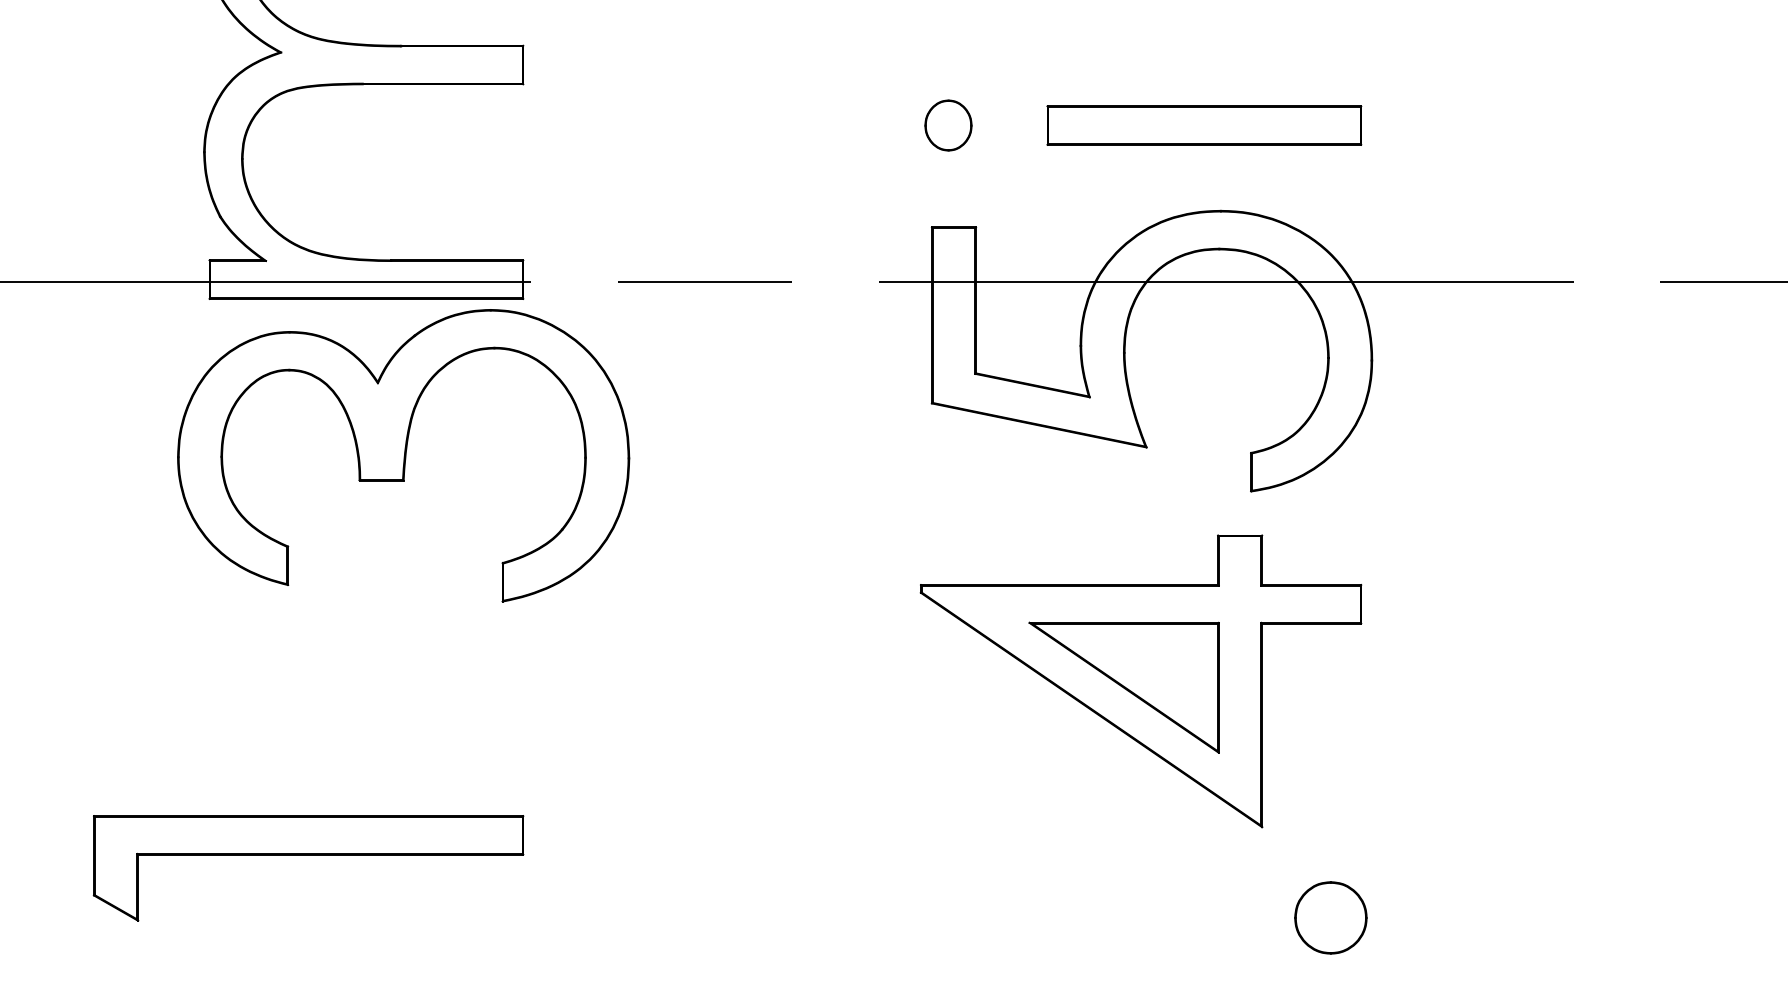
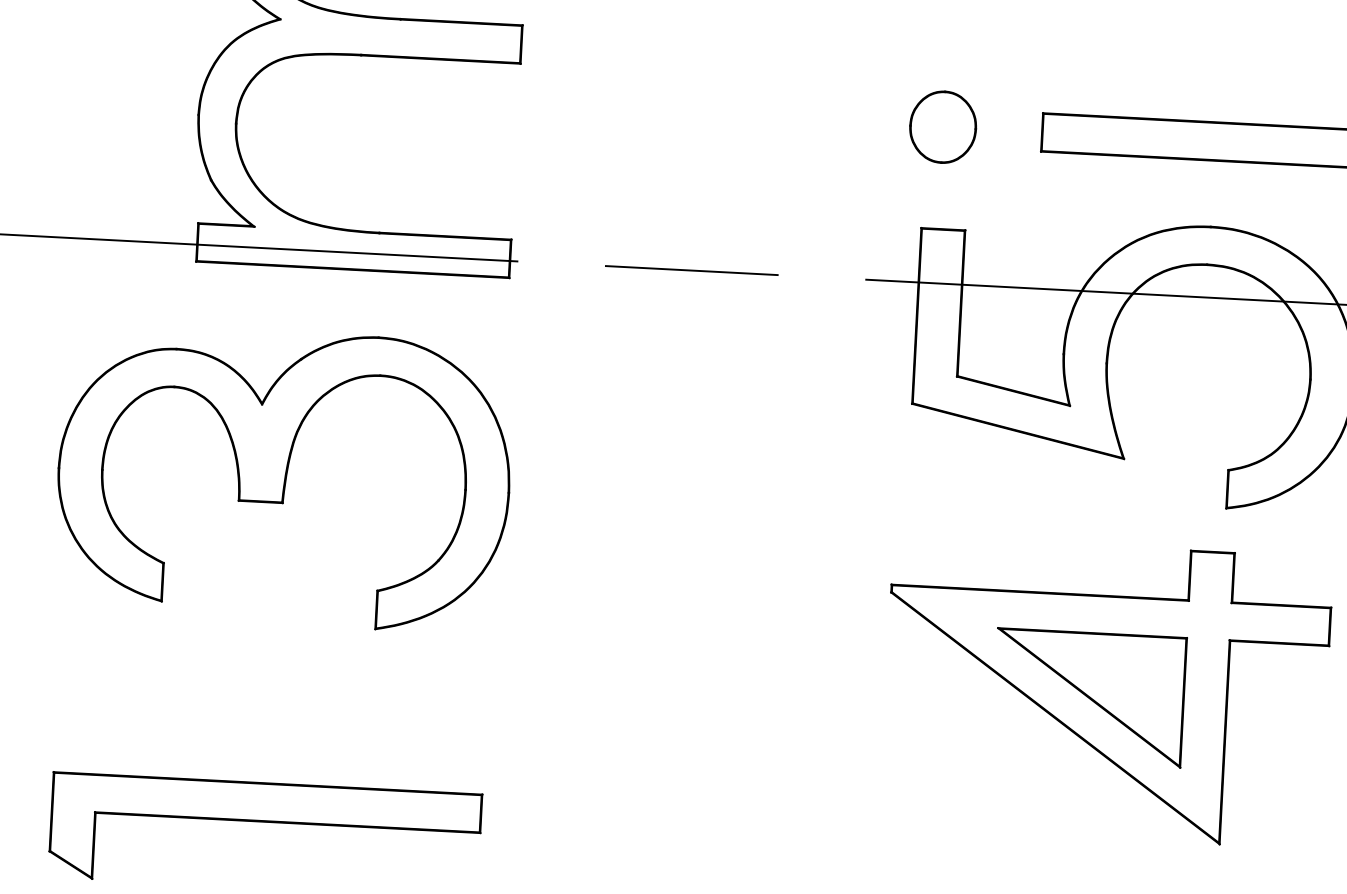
part: (948, 125) -> (943, 127), size x1.43
part: (403, 455) -> (283, 478), moved

